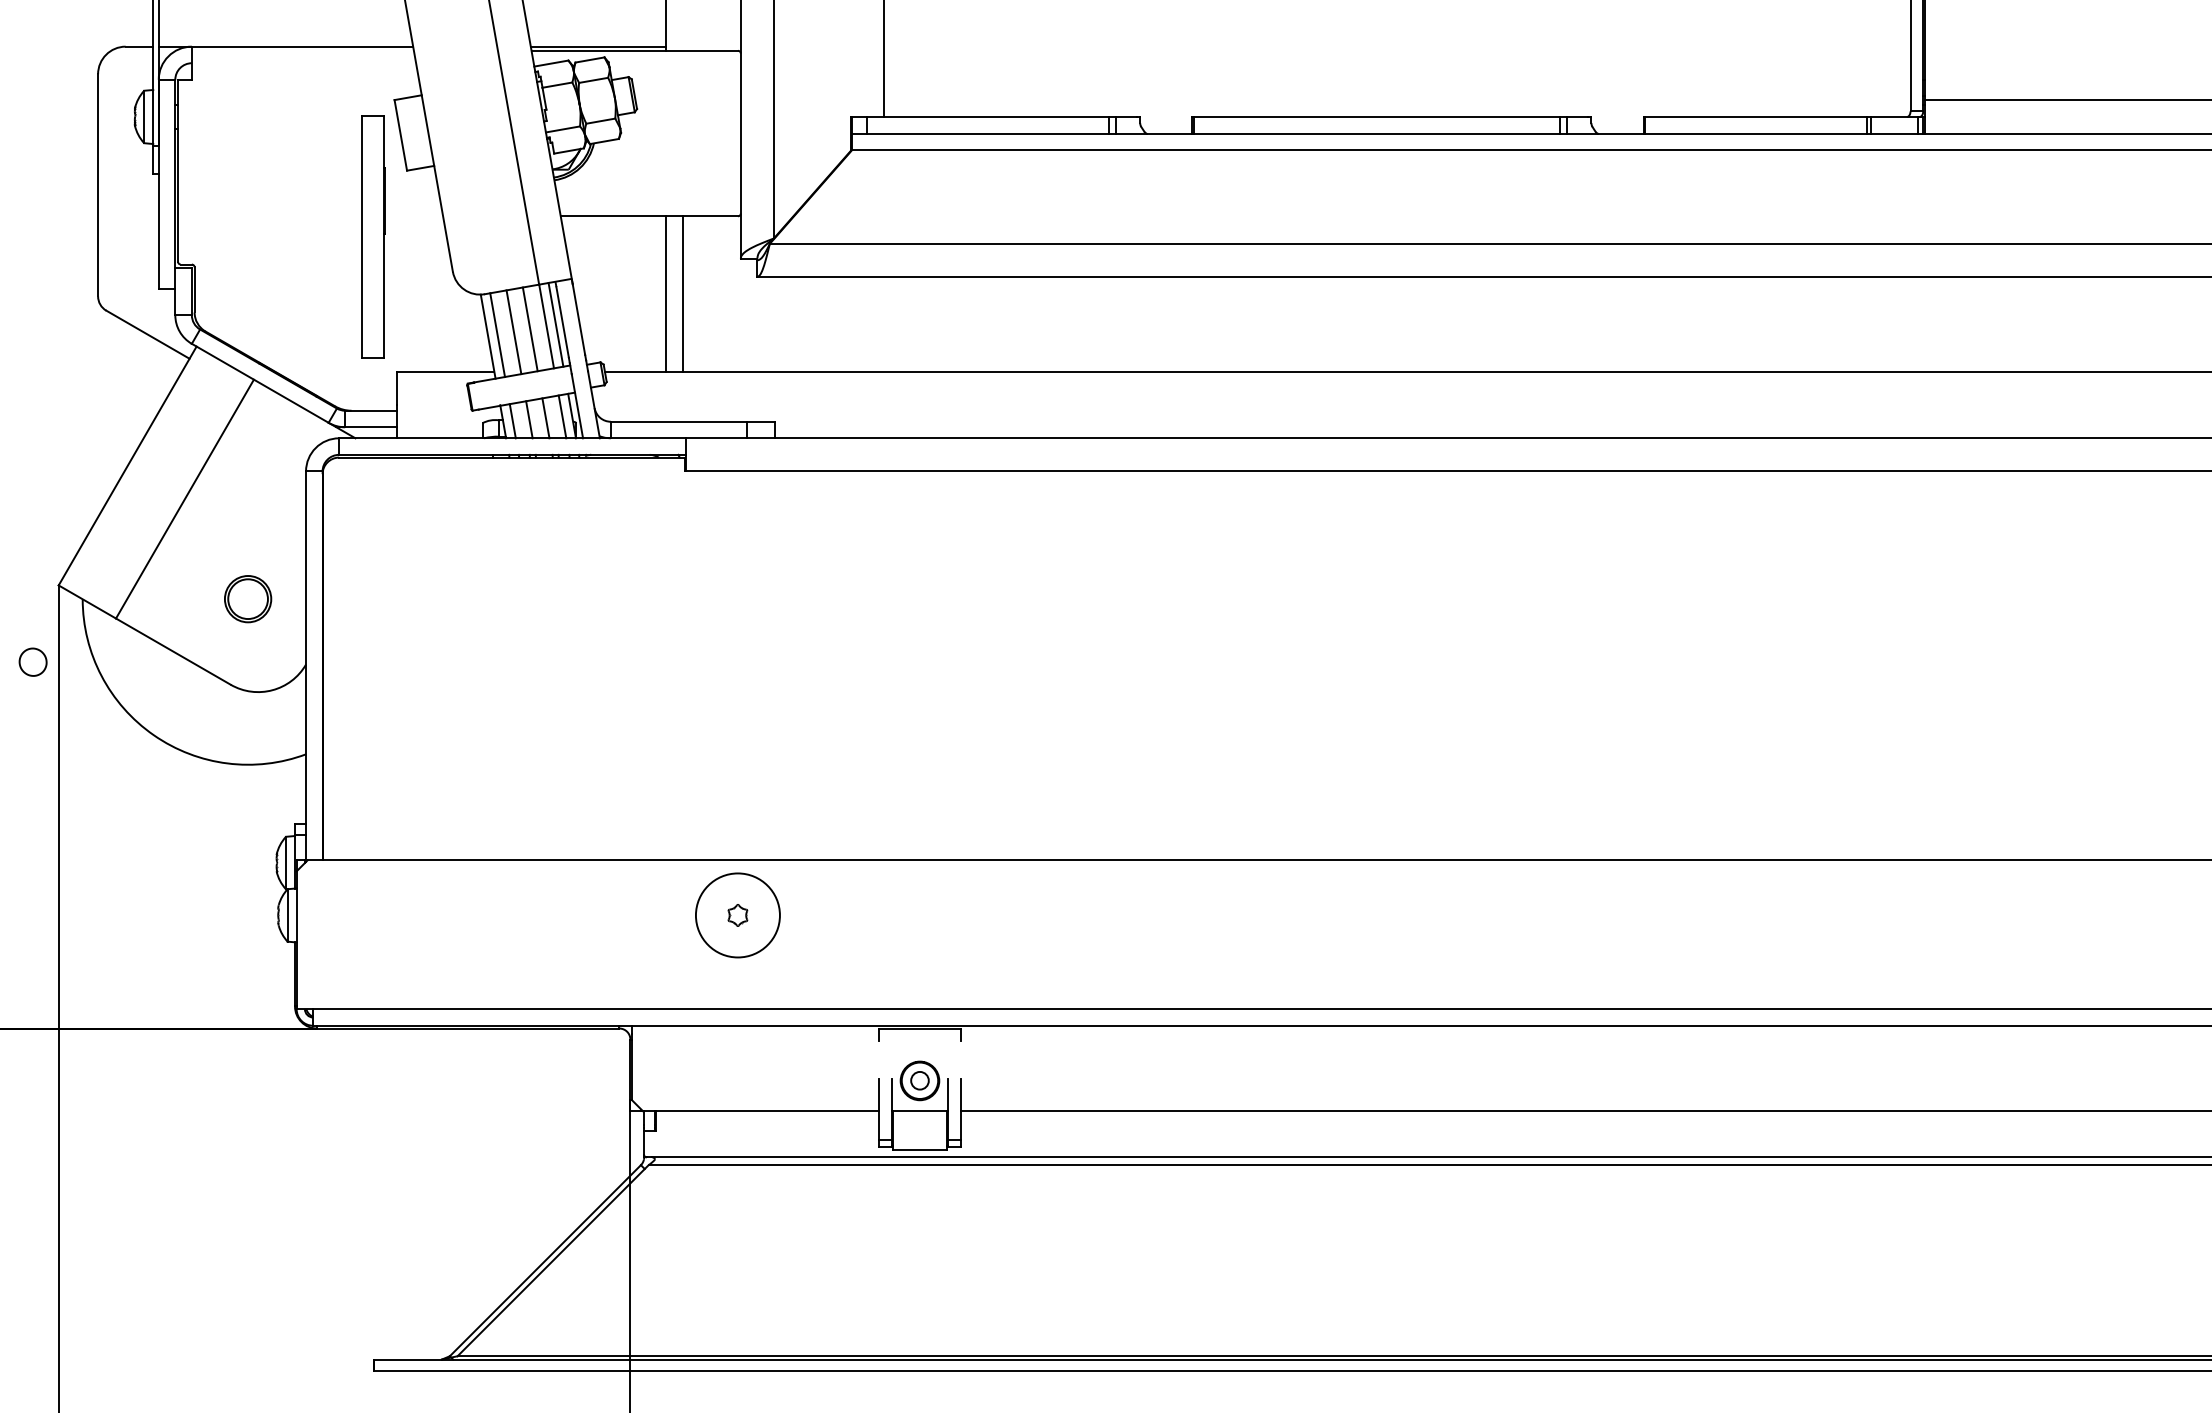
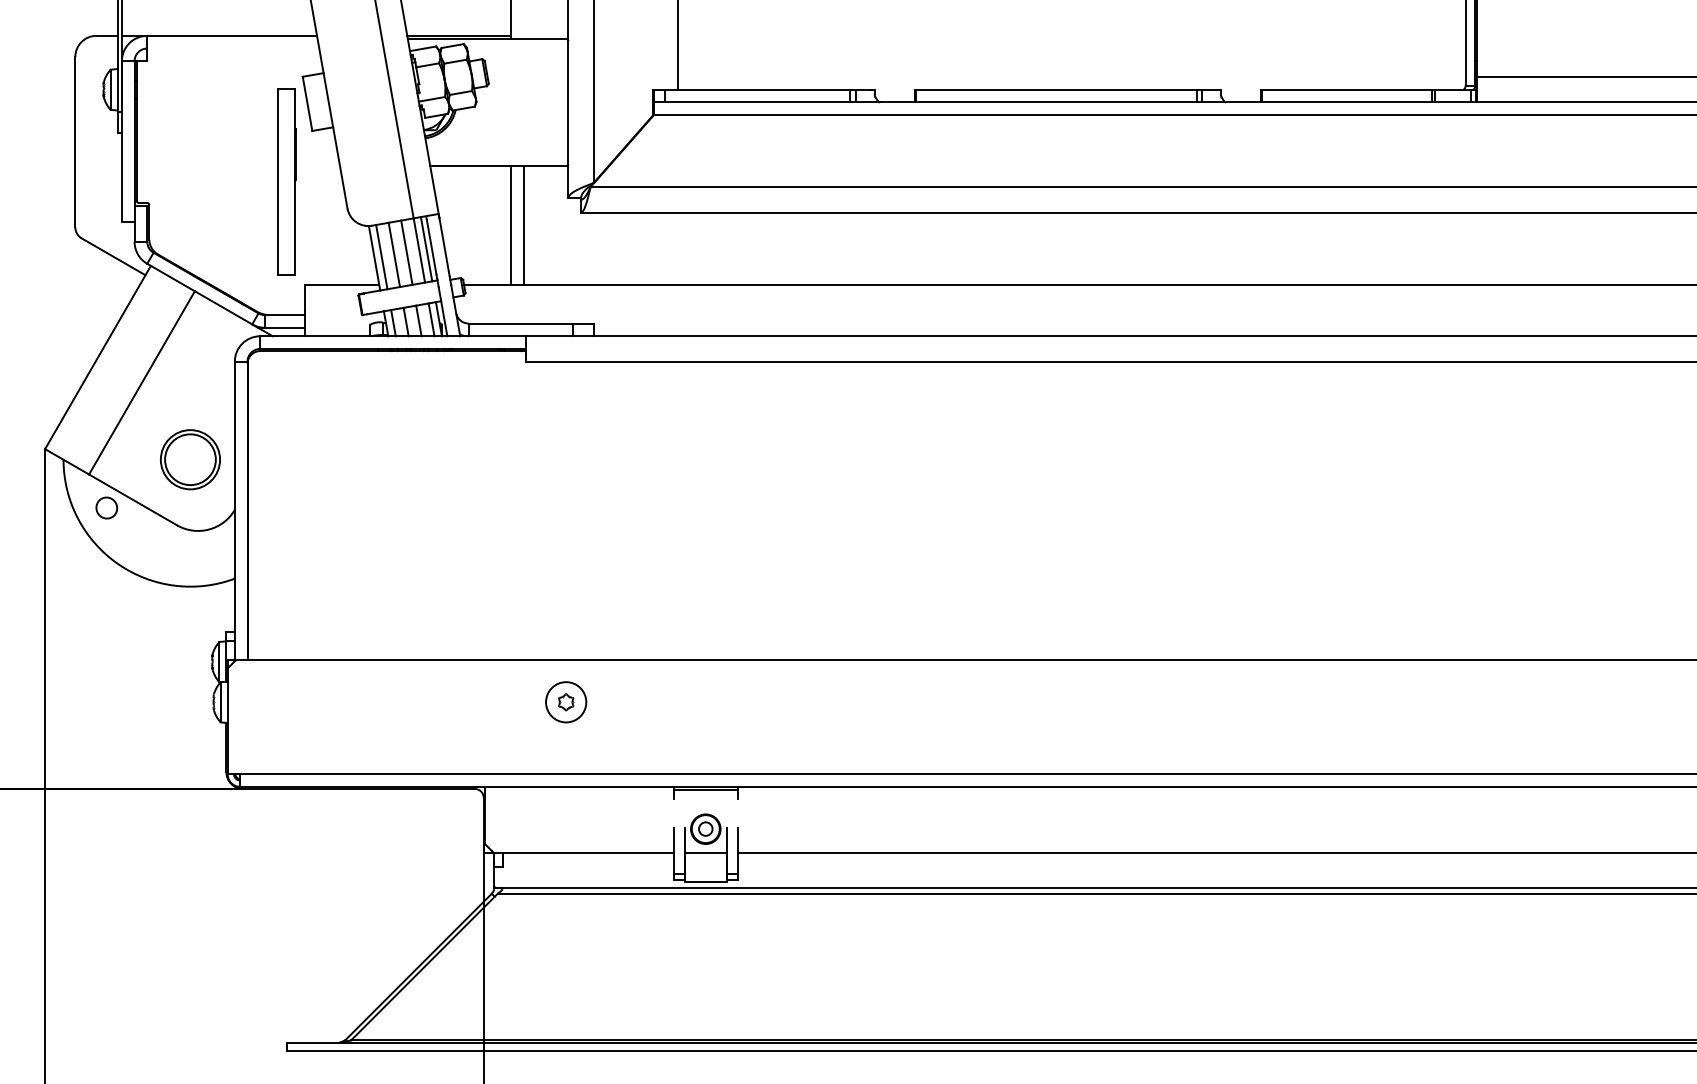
part: (247, 598) -> (189, 459), size x1.67
part: (32, 661) -> (106, 507), moved
circle: (737, 915) -> (565, 702), size x0.62

